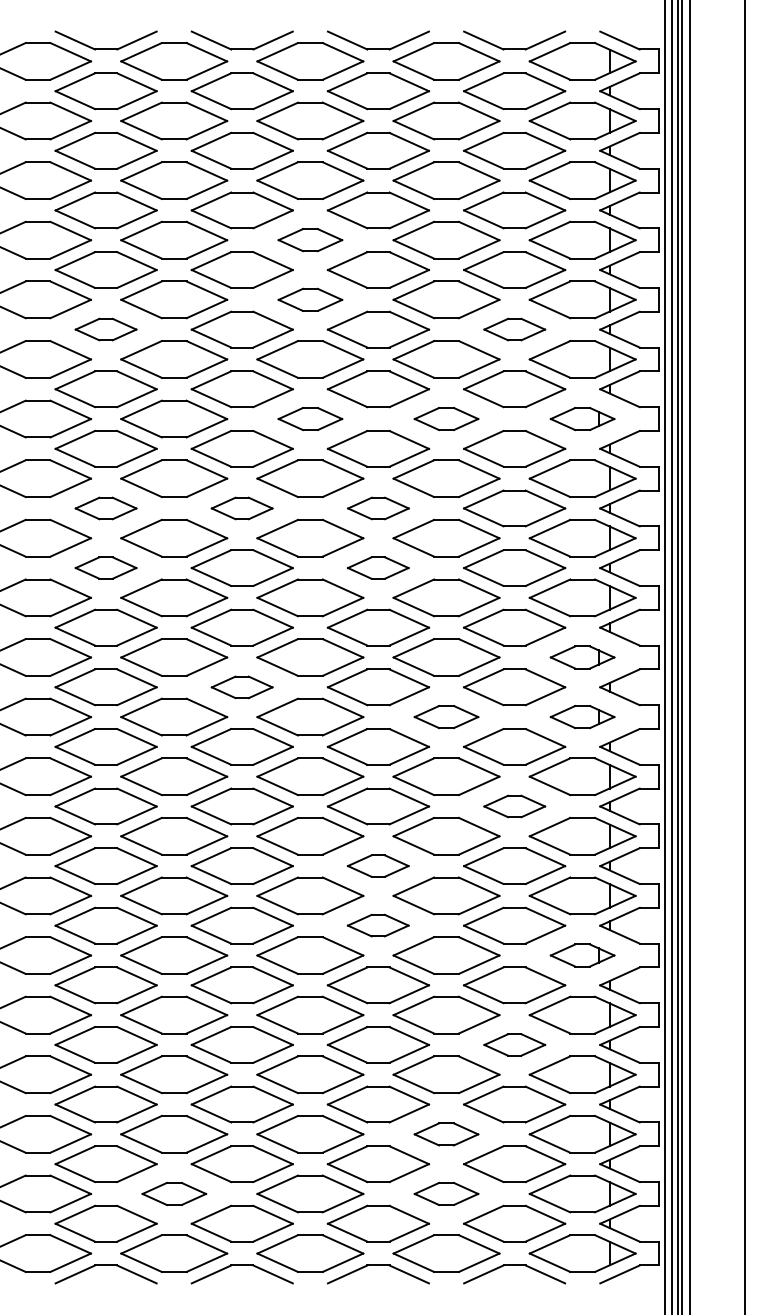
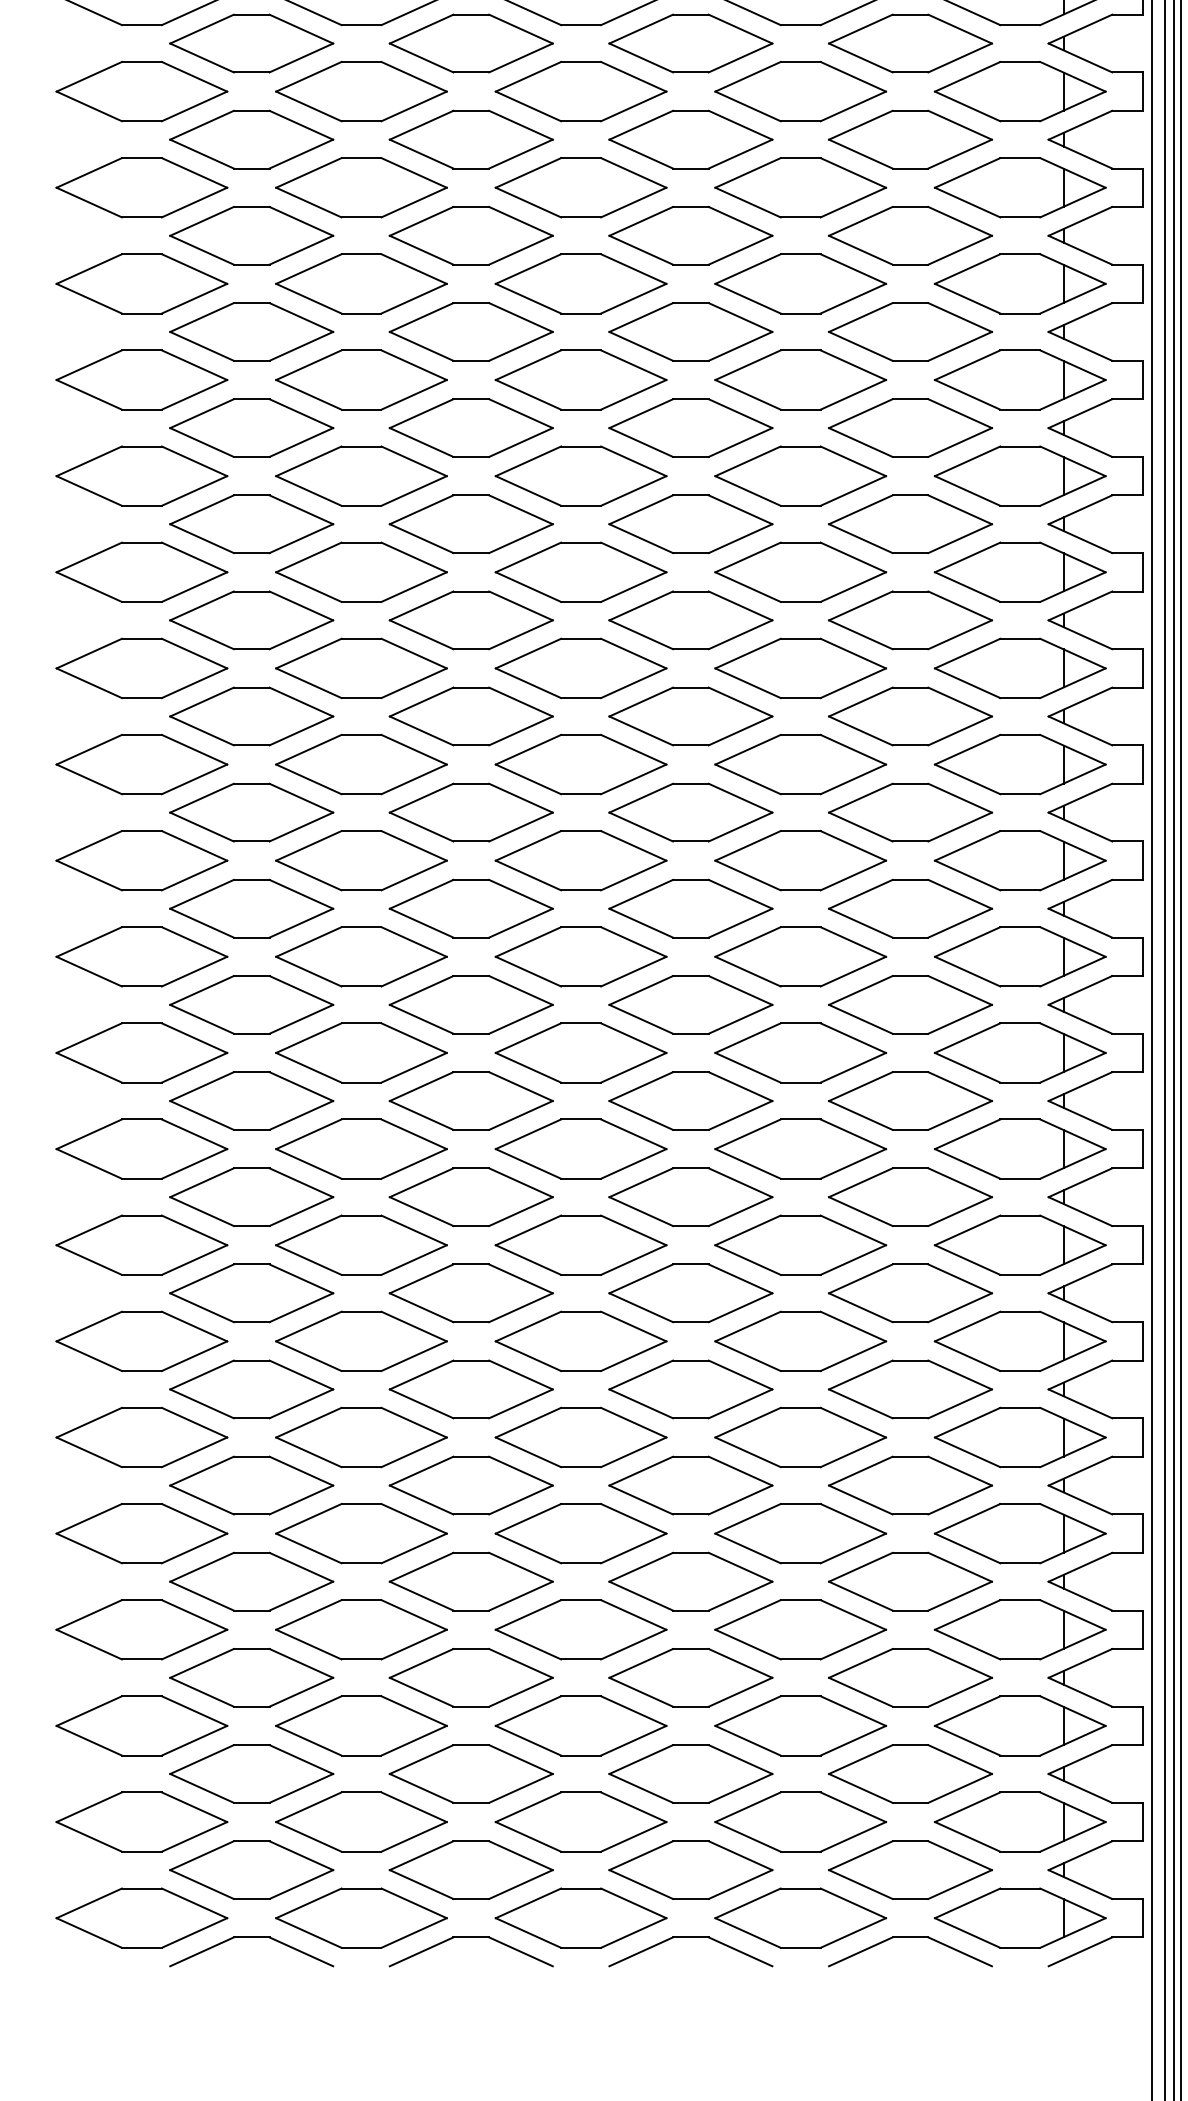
part: (310, 239) -> (581, 282), size x1.67
part: (310, 299) -> (581, 379), size x1.67
part: (105, 329) -> (250, 427), size x1.67
part: (514, 329) -> (910, 427), size x1.67
part: (310, 418) -> (581, 571), size x1.67
part: (446, 418) -> (800, 571), size x1.67
part: (582, 418) -> (1019, 571), size x1.67
part: (105, 508) -> (250, 716), size x1.67
part: (241, 508) -> (470, 716), size x1.67
part: (378, 508) -> (690, 716), size x1.67
part: (105, 567) -> (250, 811), size x1.67
part: (377, 567) -> (689, 811), size x1.67
part: (582, 657) -> (1019, 956), size x1.67
part: (241, 687) -> (470, 1005), size x1.67
part: (446, 716) -> (800, 1051), size x1.67
part: (582, 716) -> (1019, 1051), size x1.67
part: (514, 806) -> (910, 1197), size x1.67
part: (377, 865) -> (689, 1292), size x1.67
part: (377, 925) -> (689, 1389), size x1.67
part: (582, 955) -> (1019, 1437), size x1.67
part: (514, 1044) -> (910, 1580), size x1.67
part: (446, 1134) -> (800, 1726), size x1.67
part: (174, 1193) -> (361, 1821), size x1.67
part: (446, 1193) -> (800, 1821), size x1.67

